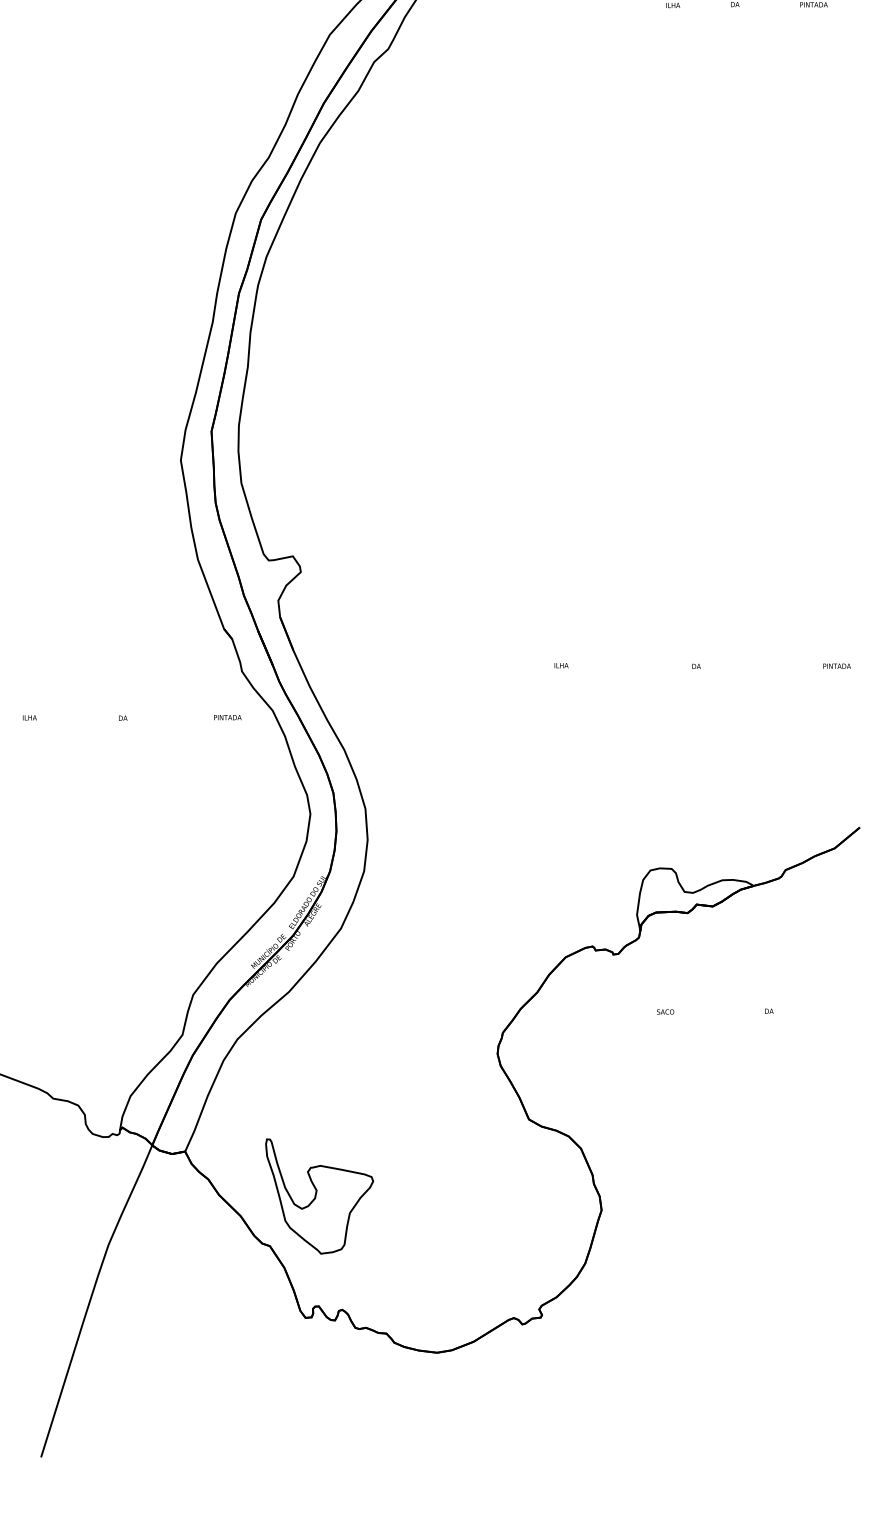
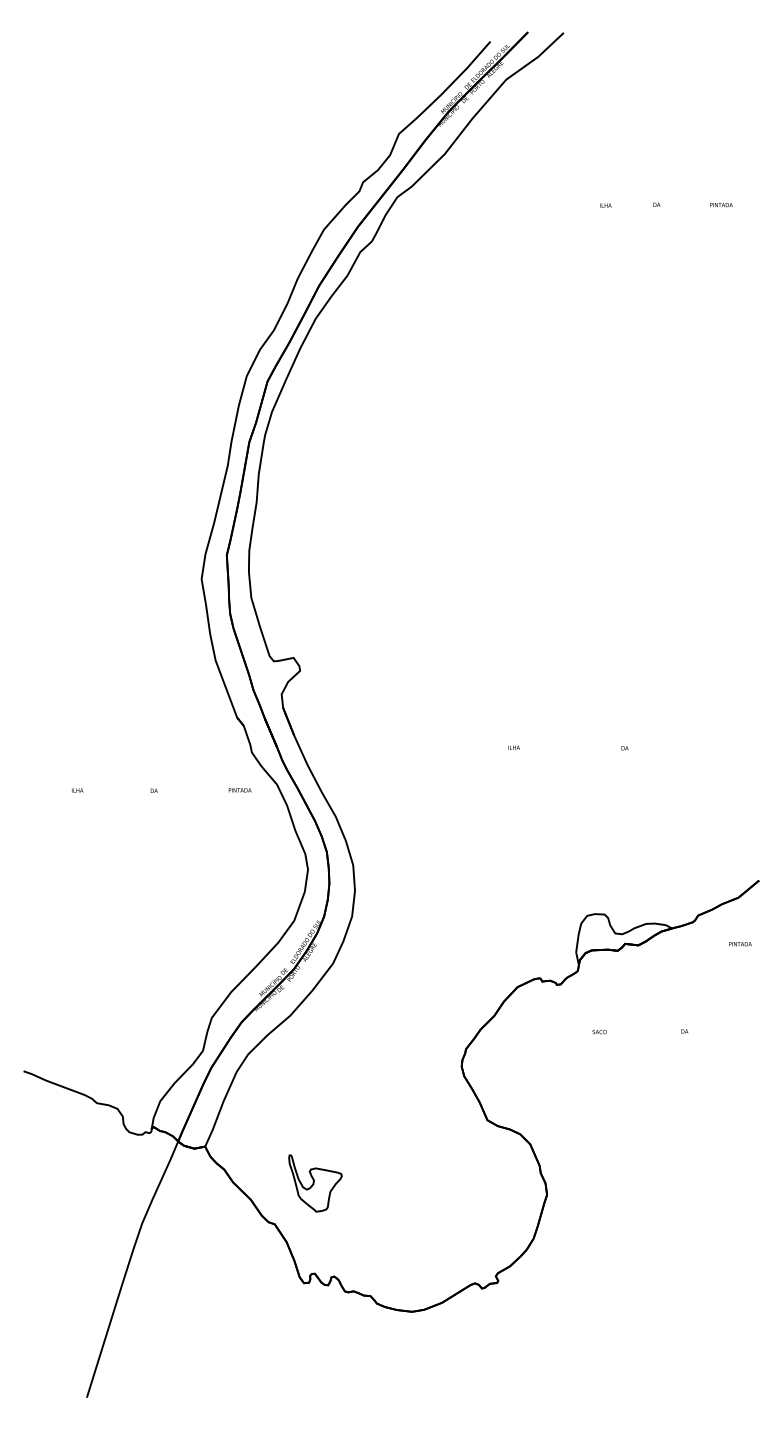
text: (837, 666) -> (740, 944), moved
part: (319, 1196) -> (315, 1183), size x0.6

